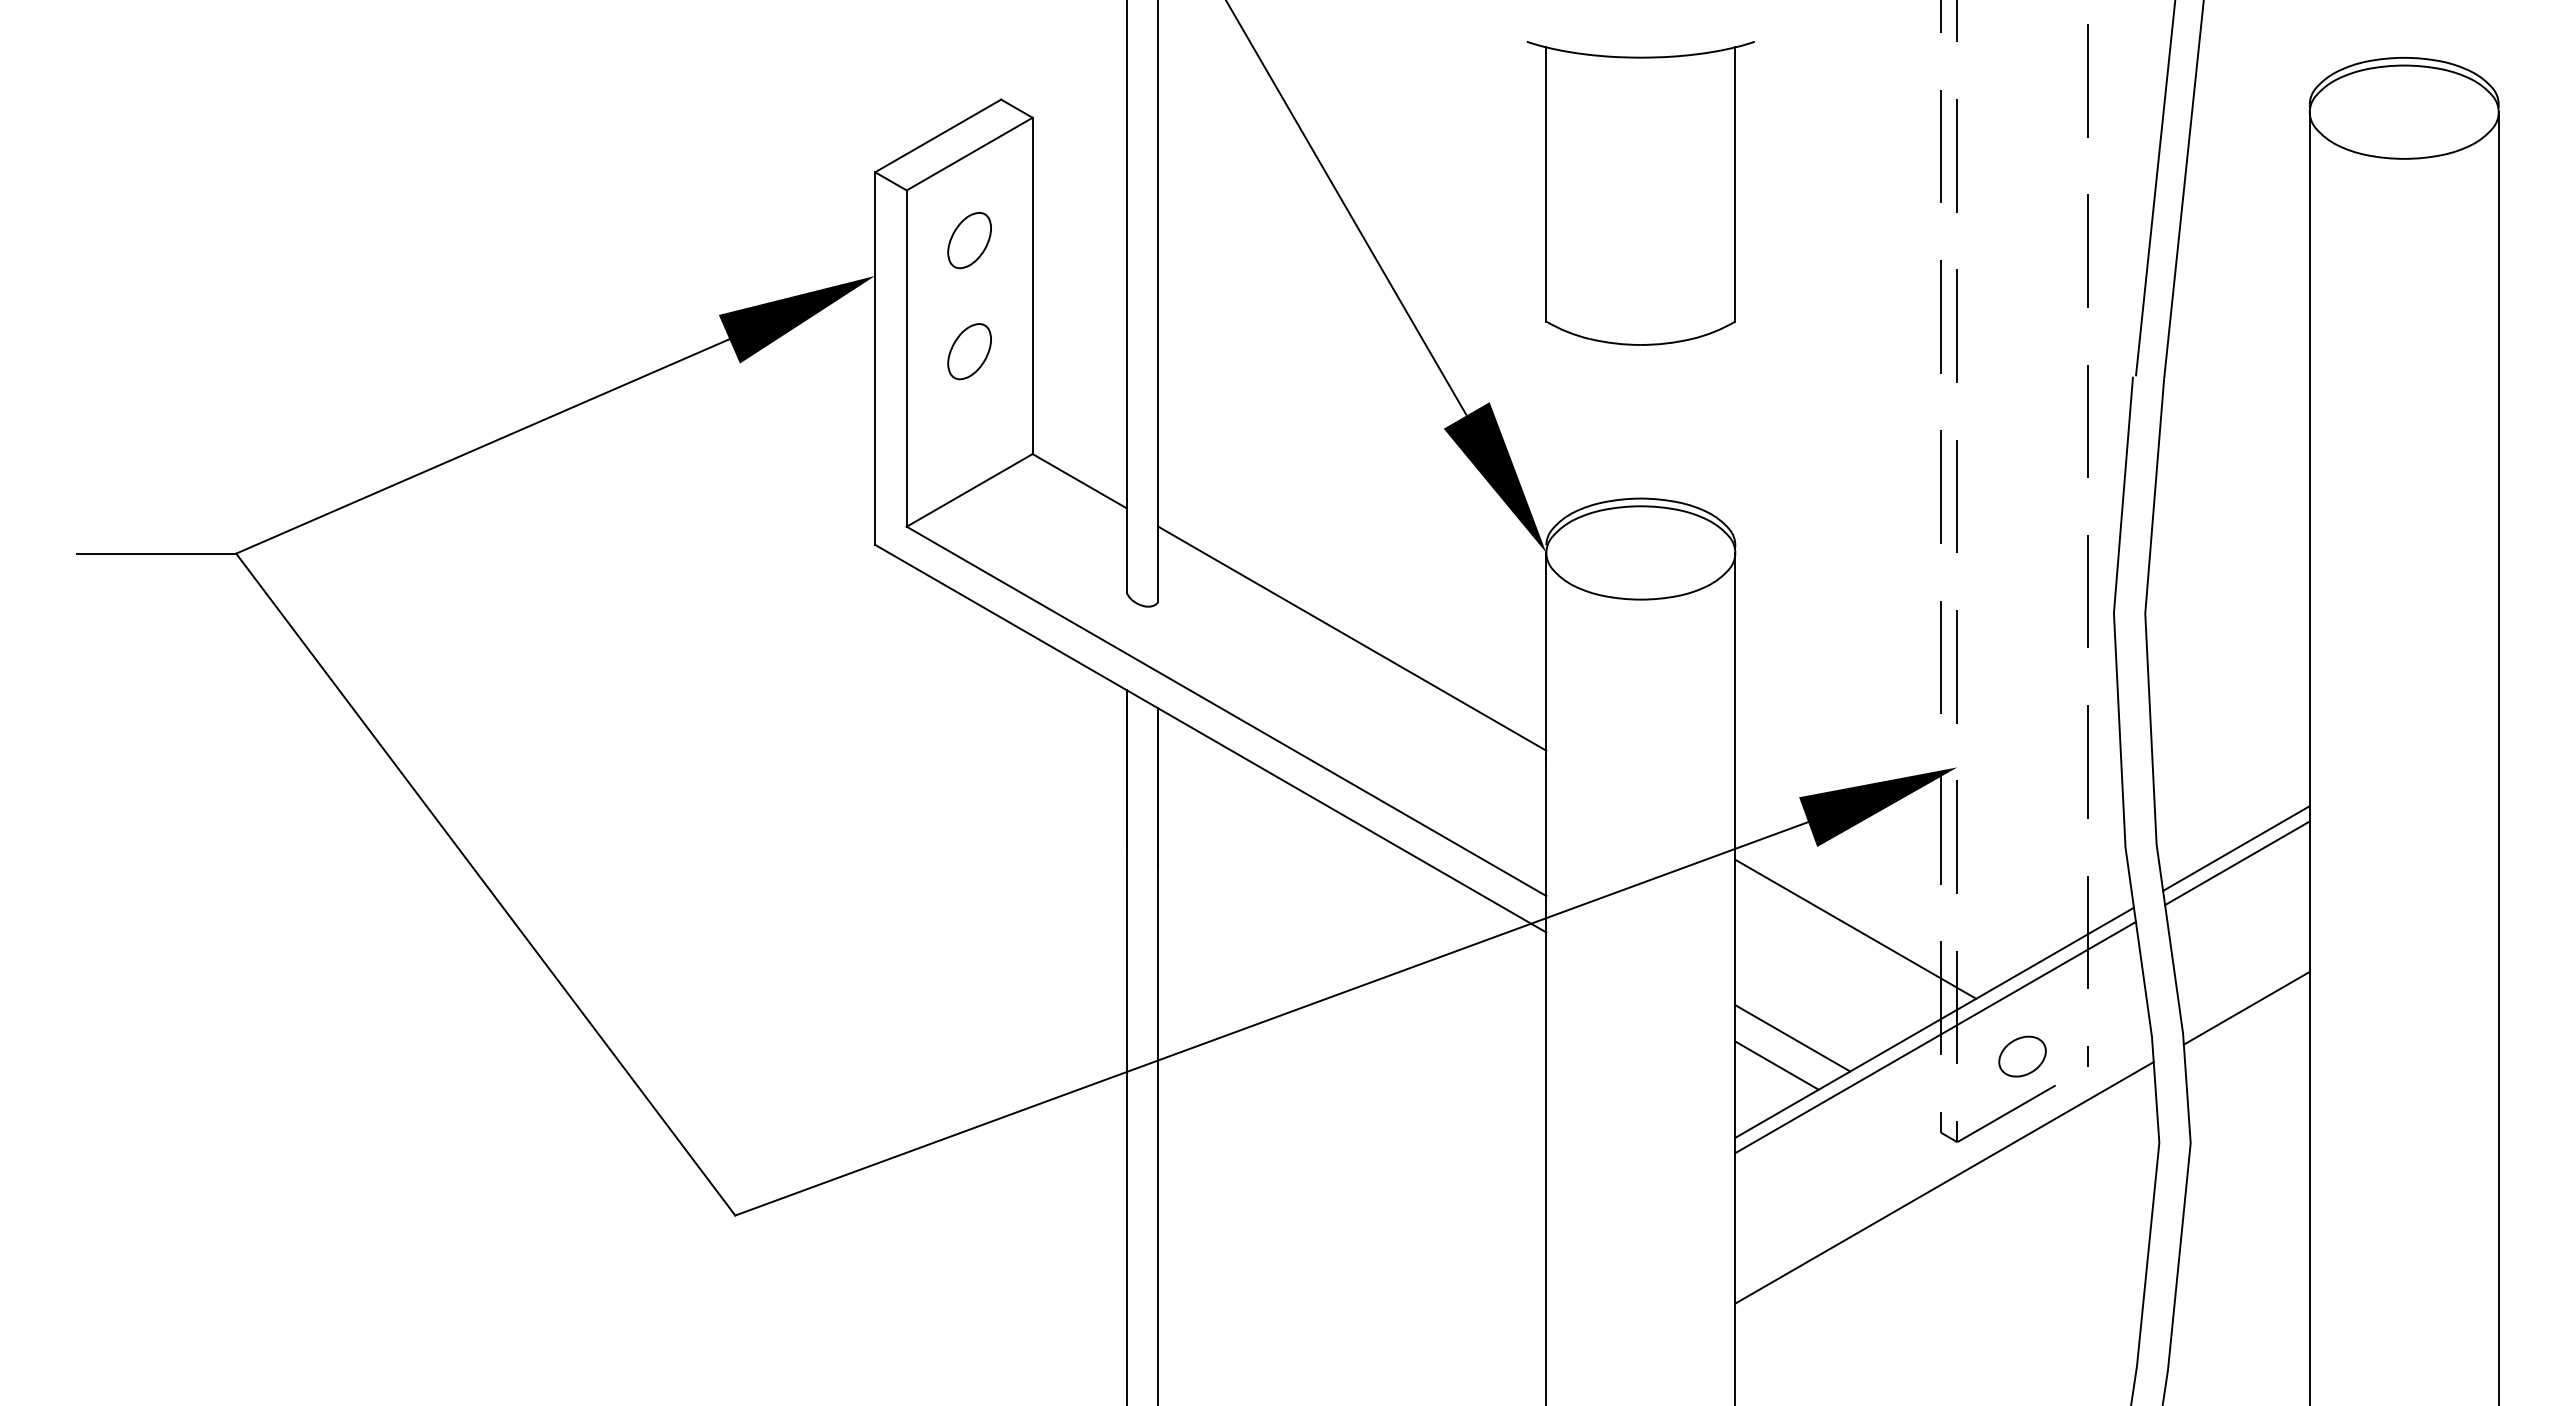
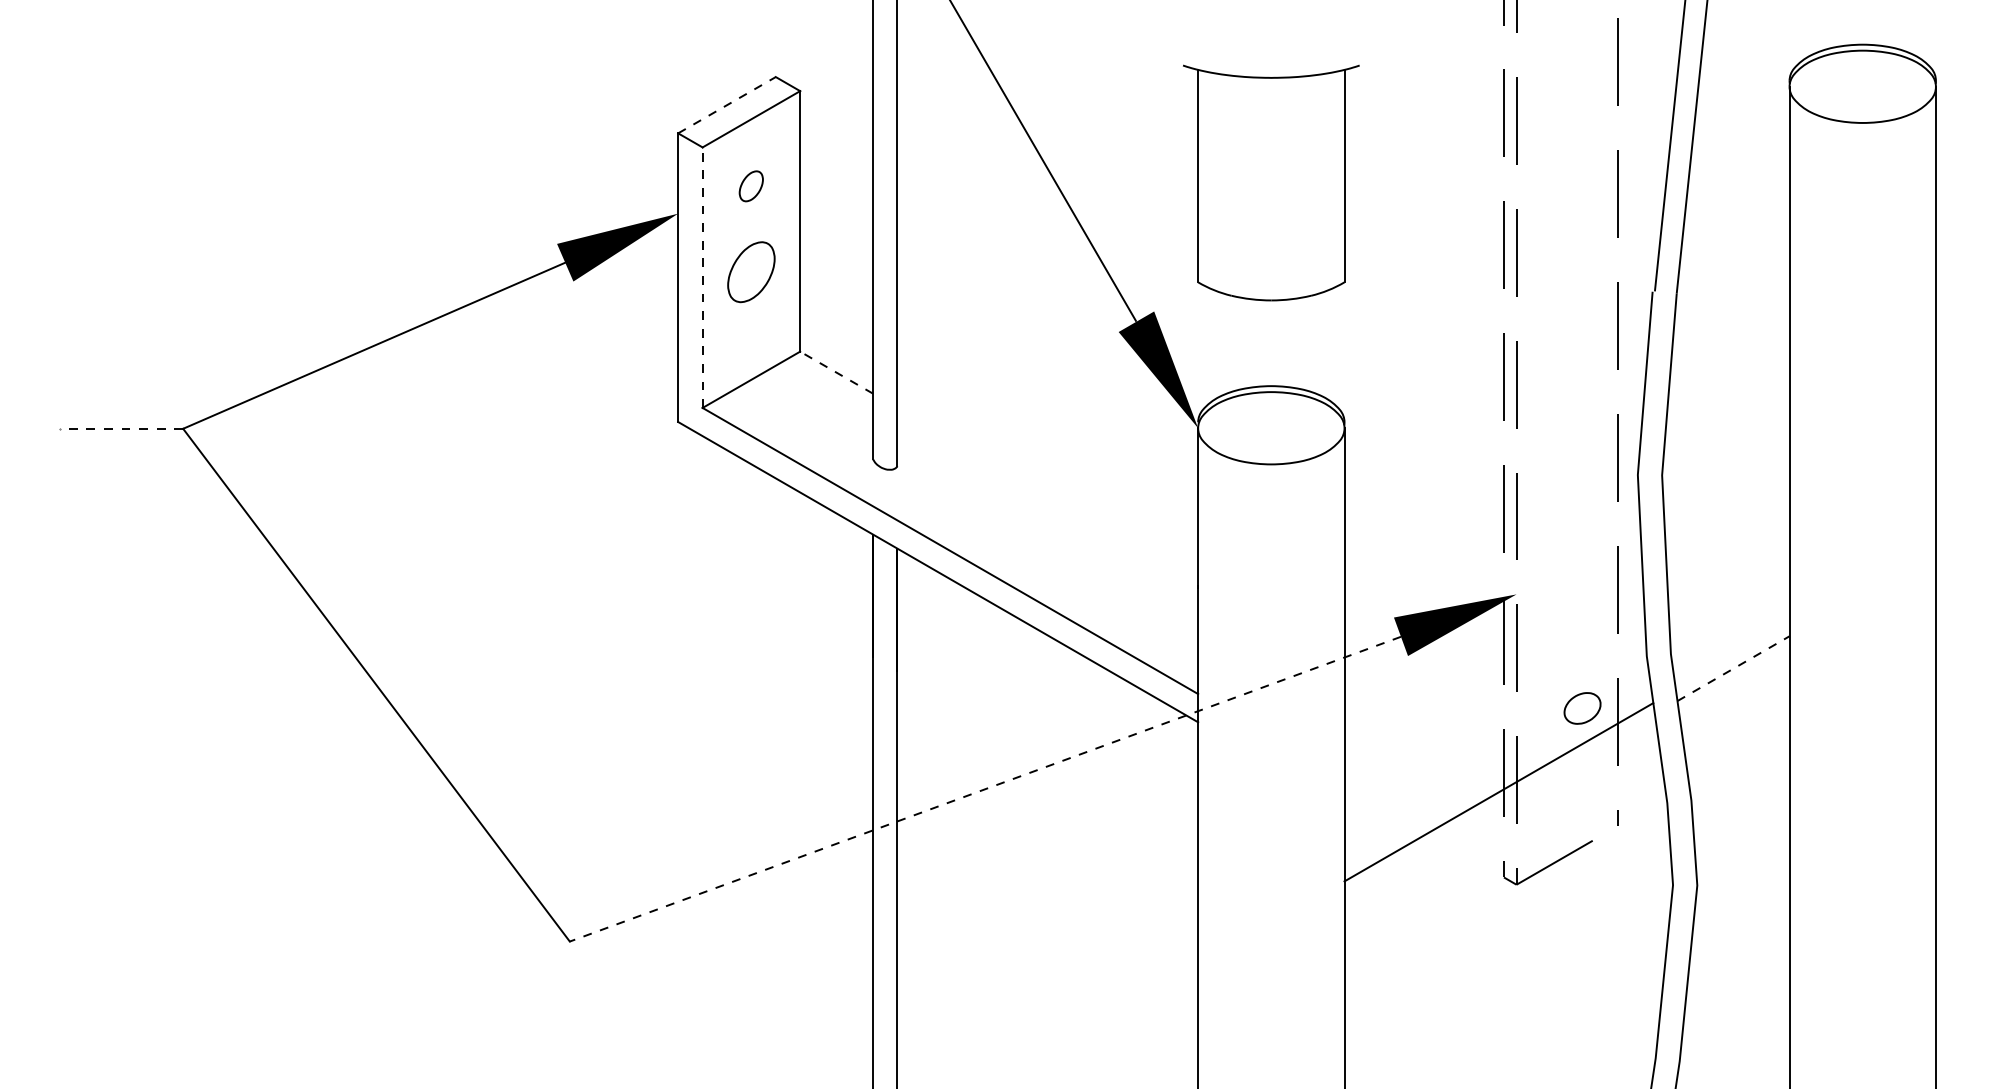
line: (938, 135) -> (727, 104), solid -> dashed
part: (1640, 193) -> (1271, 183), moved
part: (969, 240) -> (751, 186), size x0.7
part: (969, 351) -> (751, 272), size x1.4
line: (906, 358) -> (702, 277), solid -> dashed
line: (1079, 480) -> (836, 372), solid -> dashed
line: (156, 553) -> (121, 428), solid -> dashed
line: (1352, 638) -> (1047, 494), removed
line: (2236, 848) -> (1732, 657), removed
line: (2237, 863) -> (1733, 668), solid -> dashed
line: (1855, 928) -> (1437, 719), removed
line: (2246, 1007) -> (1740, 780), removed
line: (1271, 1019) -> (985, 789), solid -> dashed
line: (1935, 1037) -> (1499, 803), removed
line: (1792, 1038) -> (1388, 804), removed
part: (2022, 1056) -> (1582, 708), moved
line: (1776, 1065) -> (1376, 825), removed
line: (1944, 1182) -> (1506, 915), removed

